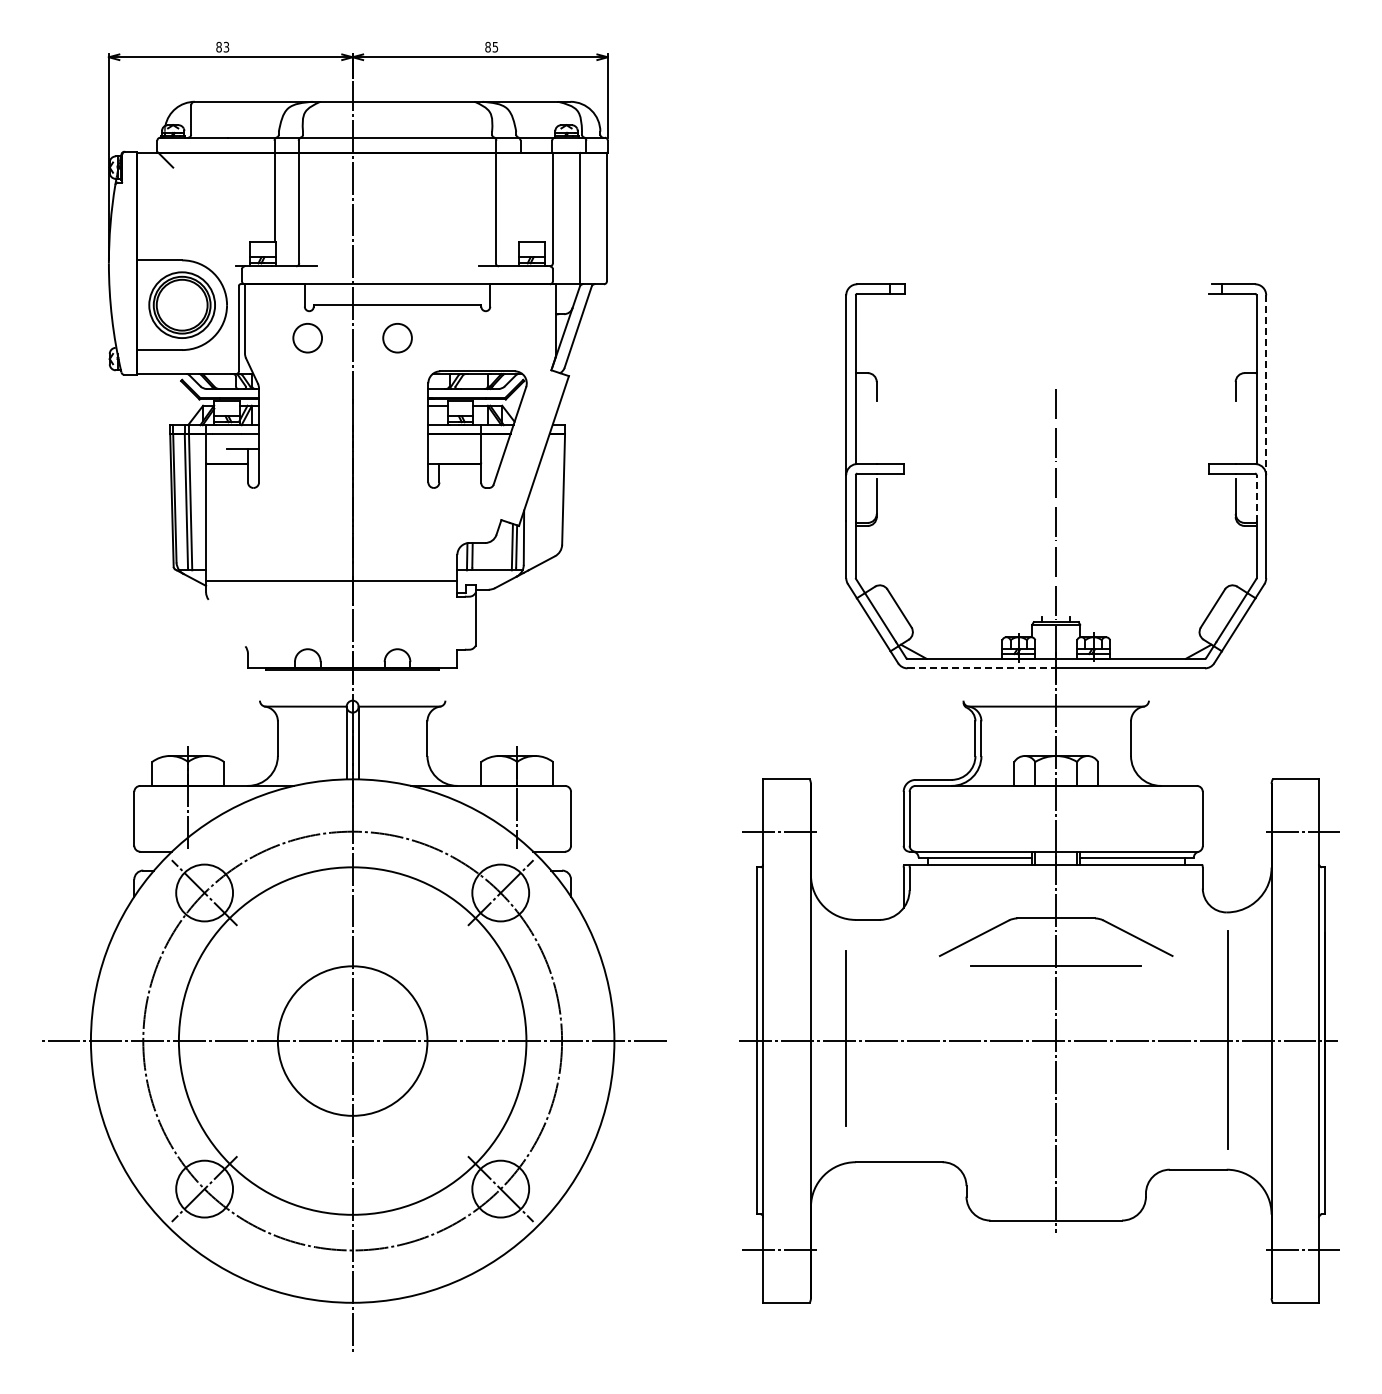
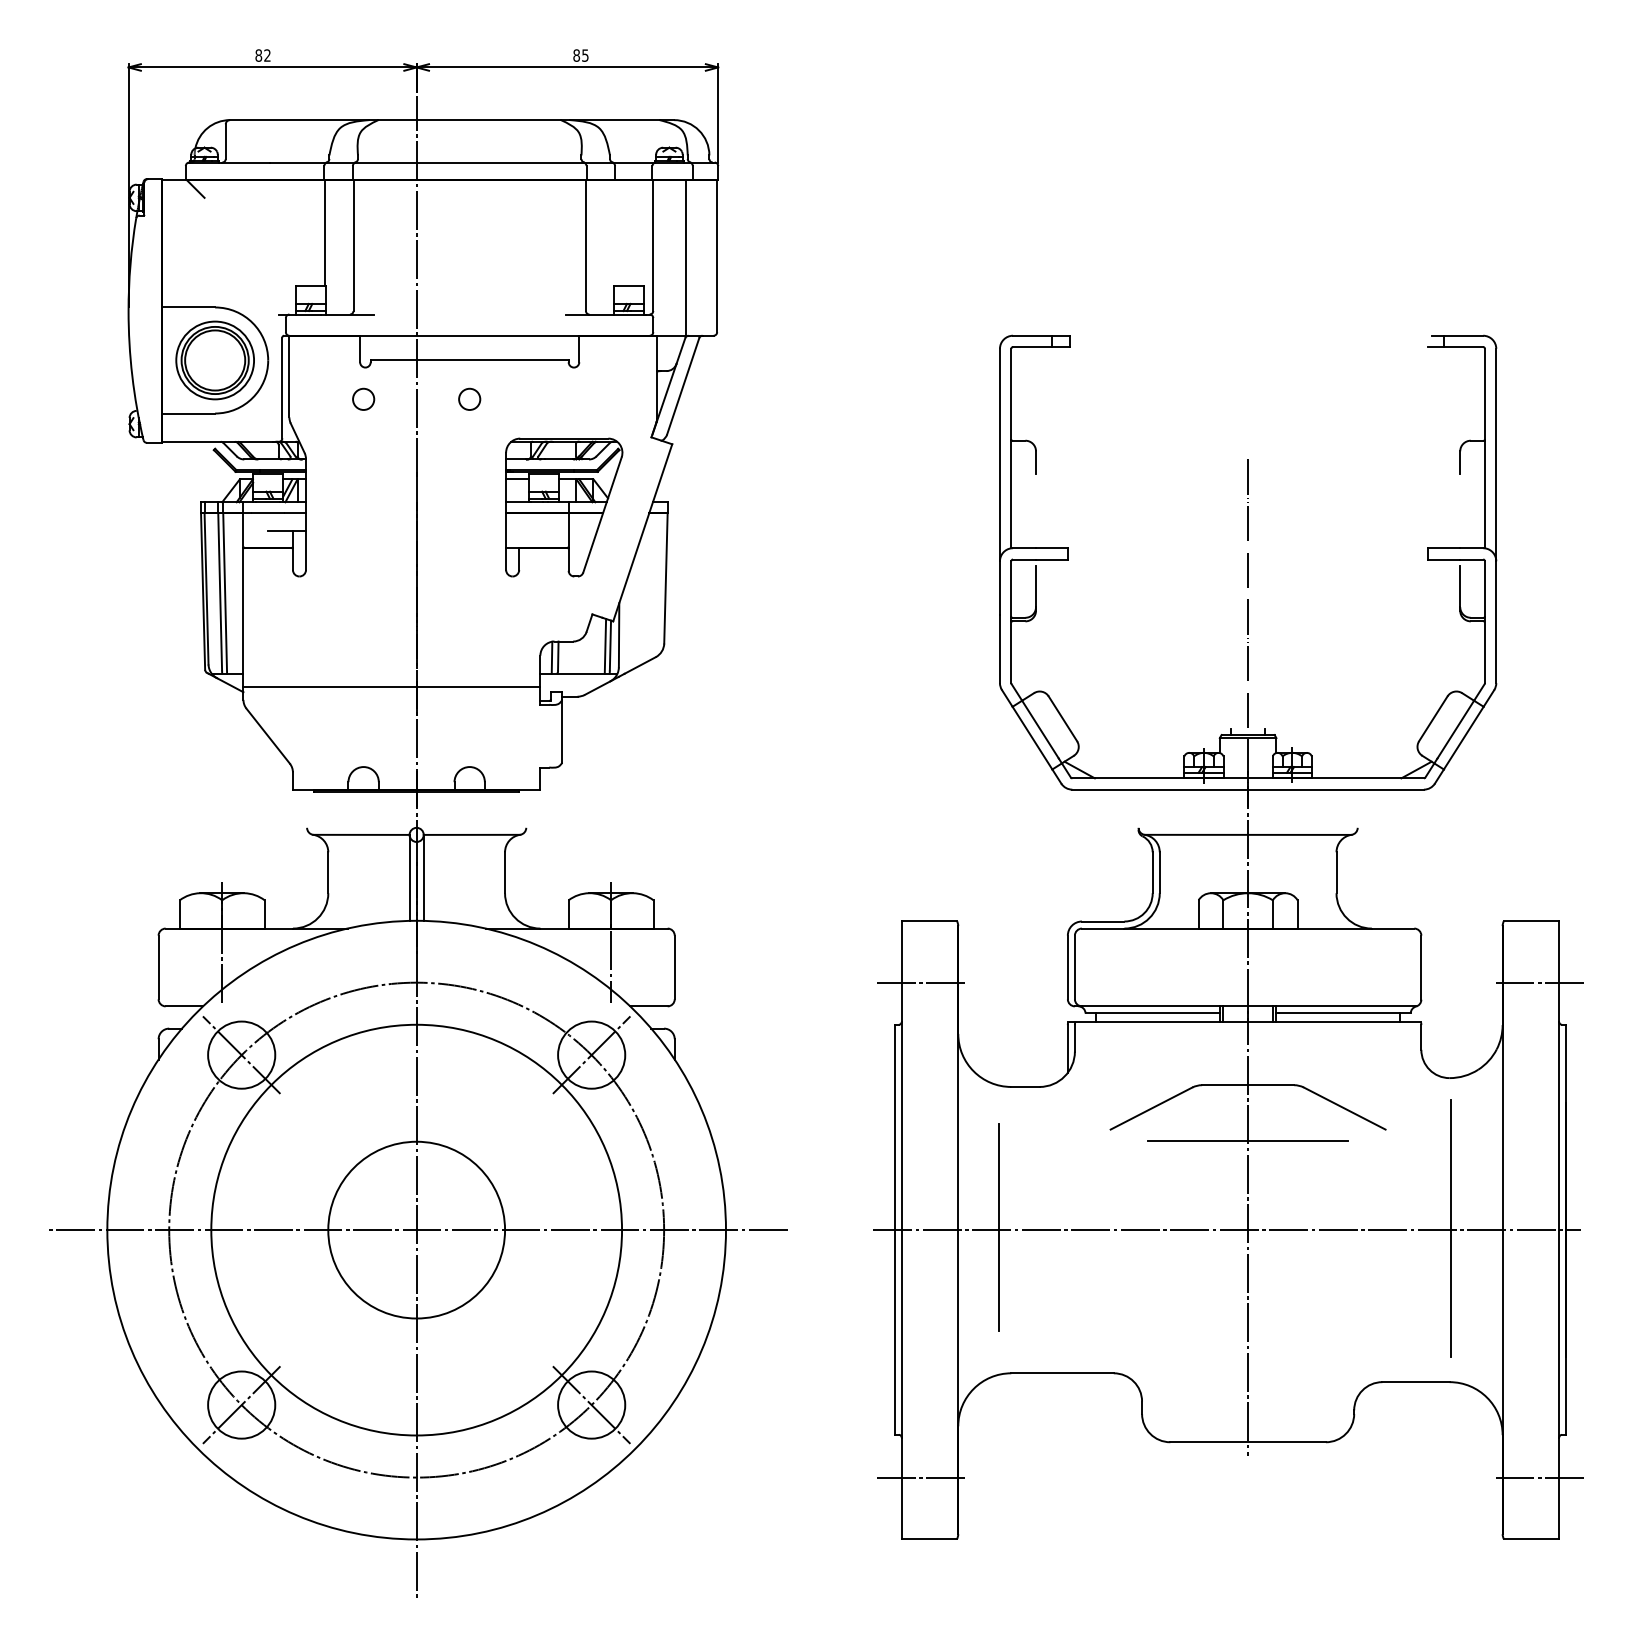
text: (226, 47) -> (267, 55), 83 -> 82
circle: (307, 337) -> (363, 398), size x0.62
circle: (397, 337) -> (469, 398), size x0.62
line: (1266, 384) -> (1496, 454), dashed -> solid
line: (1256, 498) -> (1484, 588), dashed -> solid
line: (226, 622) -> (267, 735), added
line: (982, 668) -> (1160, 789), dashed -> solid

